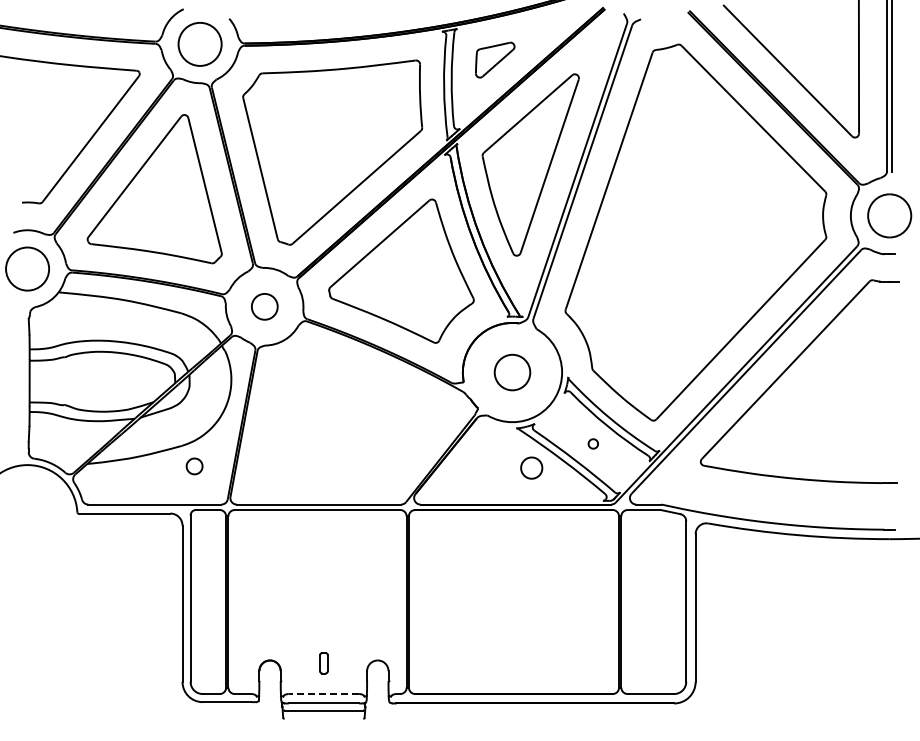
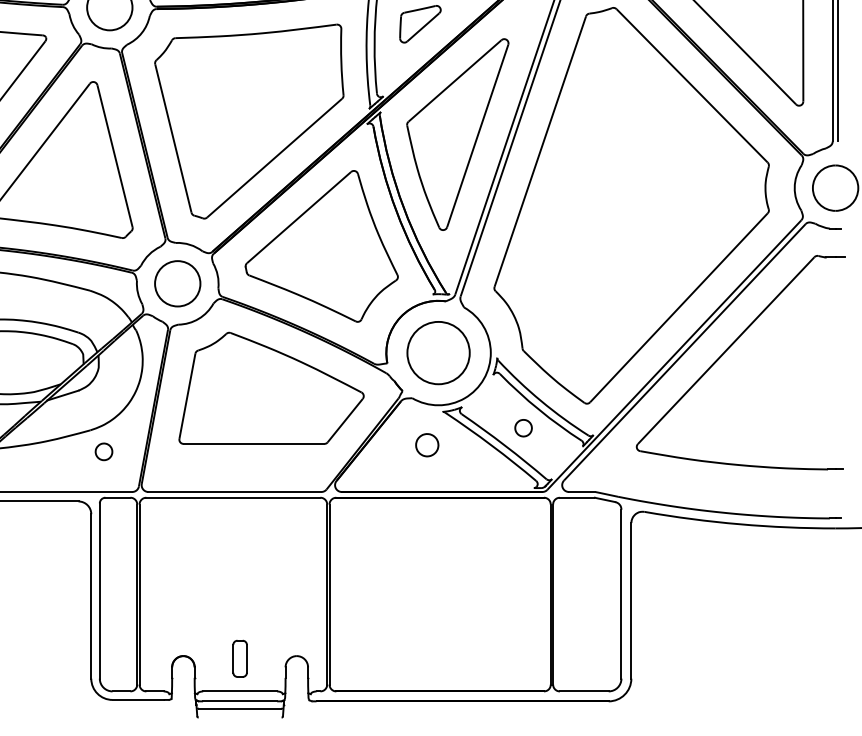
circle: (264, 306) -> (177, 283), size x1.67
circle: (512, 372) -> (438, 353), size x1.67
part: (353, 405) -> (271, 387), added
part: (593, 443) -> (523, 427), size x1.67
part: (531, 467) -> (427, 444), moved
part: (323, 663) -> (239, 659), size x1.67
line: (323, 694) -> (239, 691), dashed -> solid

